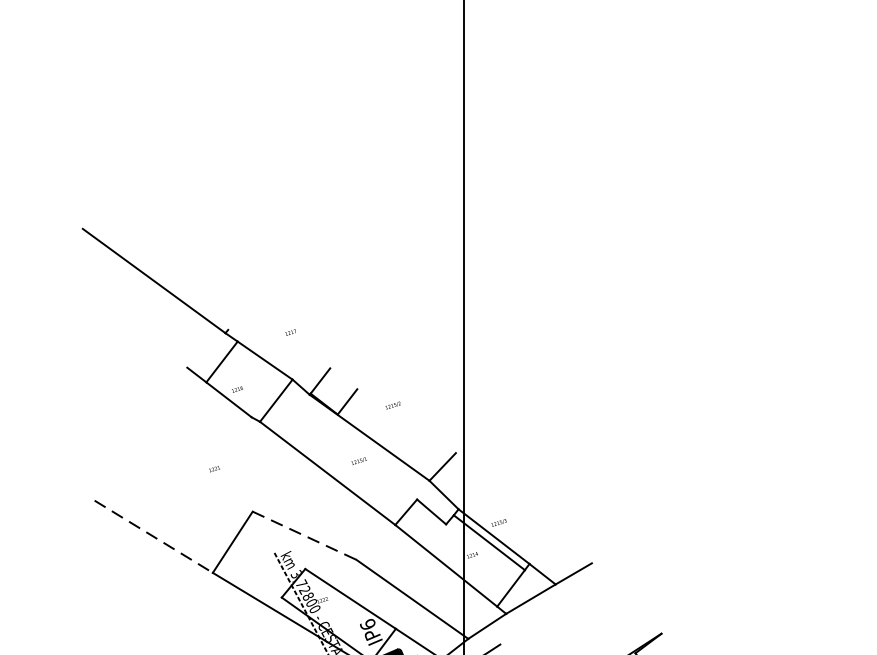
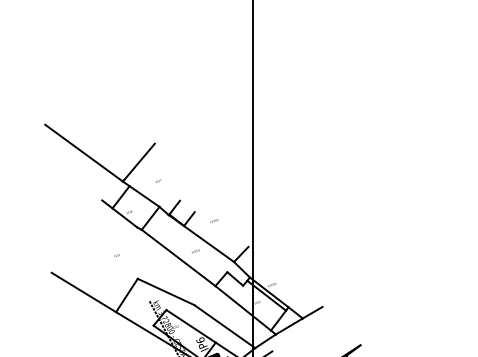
line: (255, 296) -> (139, 161), added
line: (153, 536) -> (83, 292), dashed -> solid
line: (305, 536) -> (166, 292), dashed -> solid

